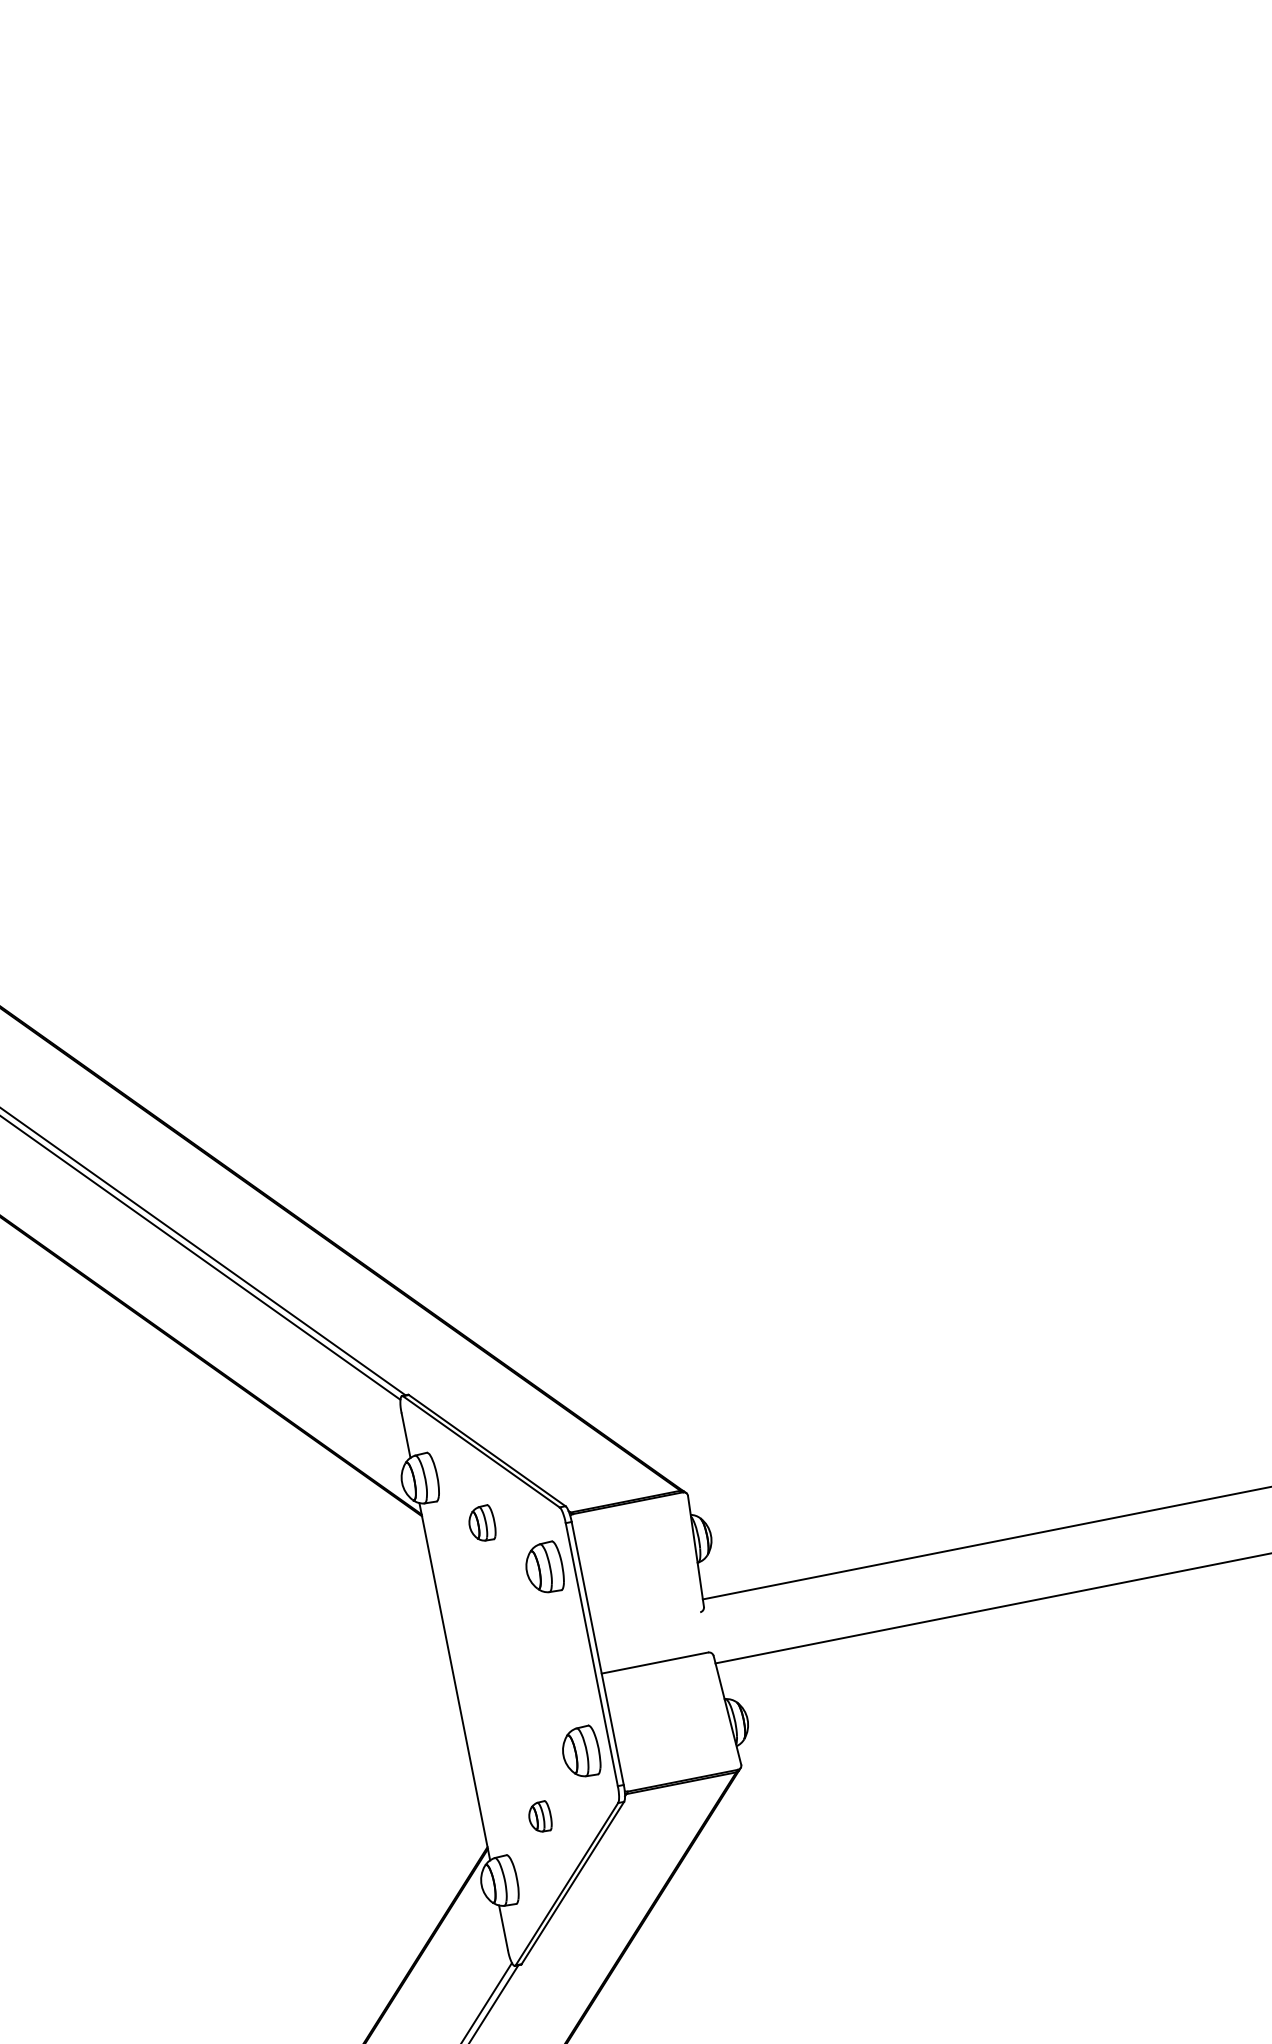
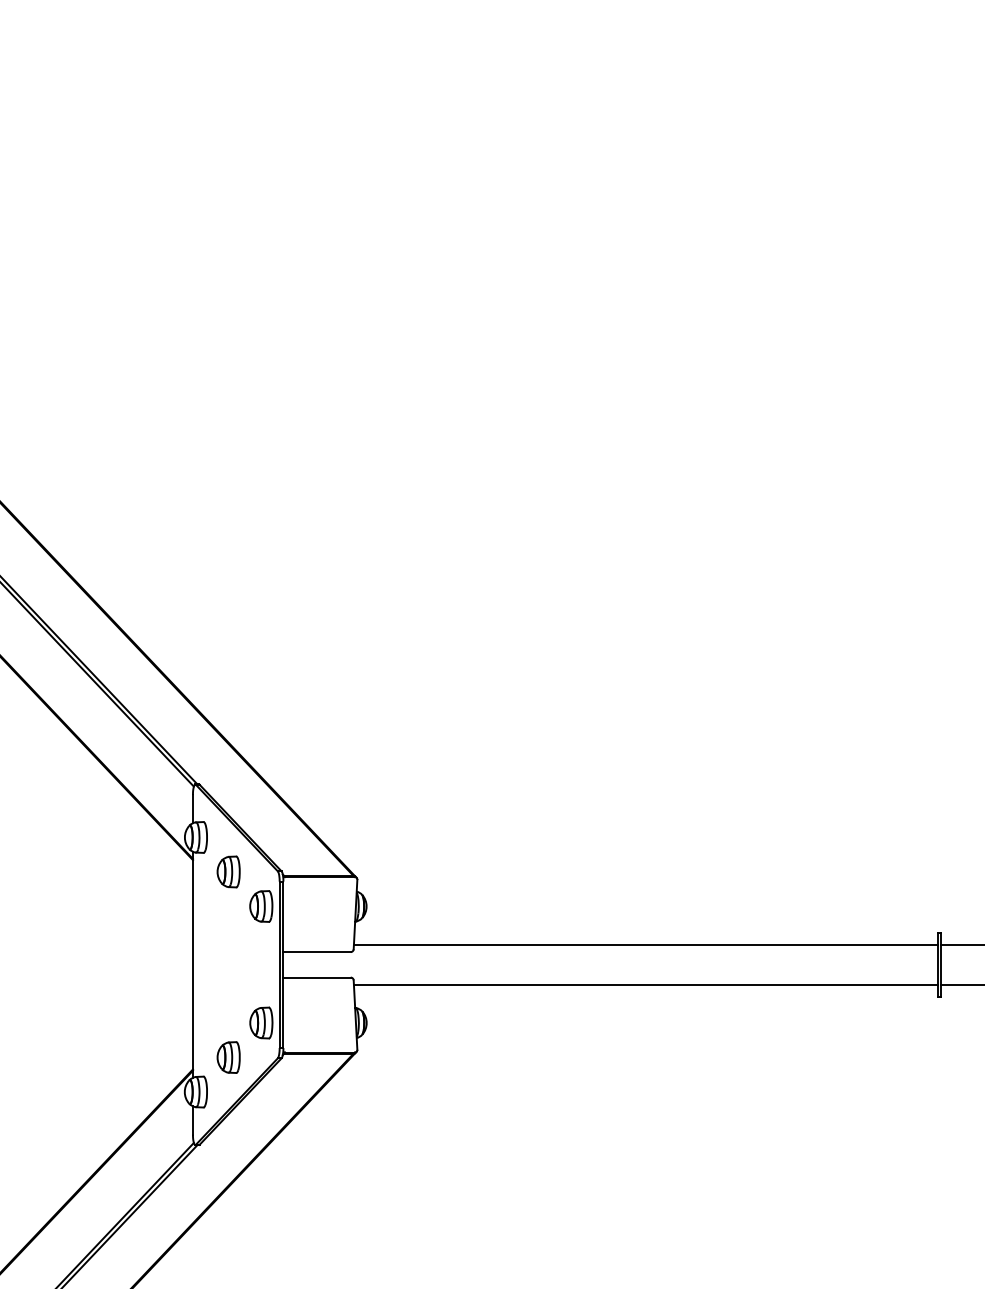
part: (481, 1523) -> (228, 871), size x1.43
line: (646, 1623) -> (316, 952), added
part: (539, 1817) -> (228, 1057), size x1.67

